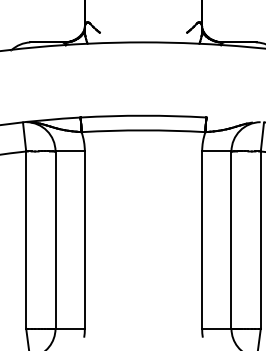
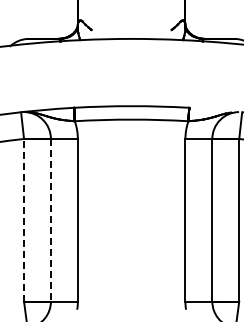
line: (26, 239) -> (24, 219), solid -> dashed
line: (55, 240) -> (50, 220), solid -> dashed

